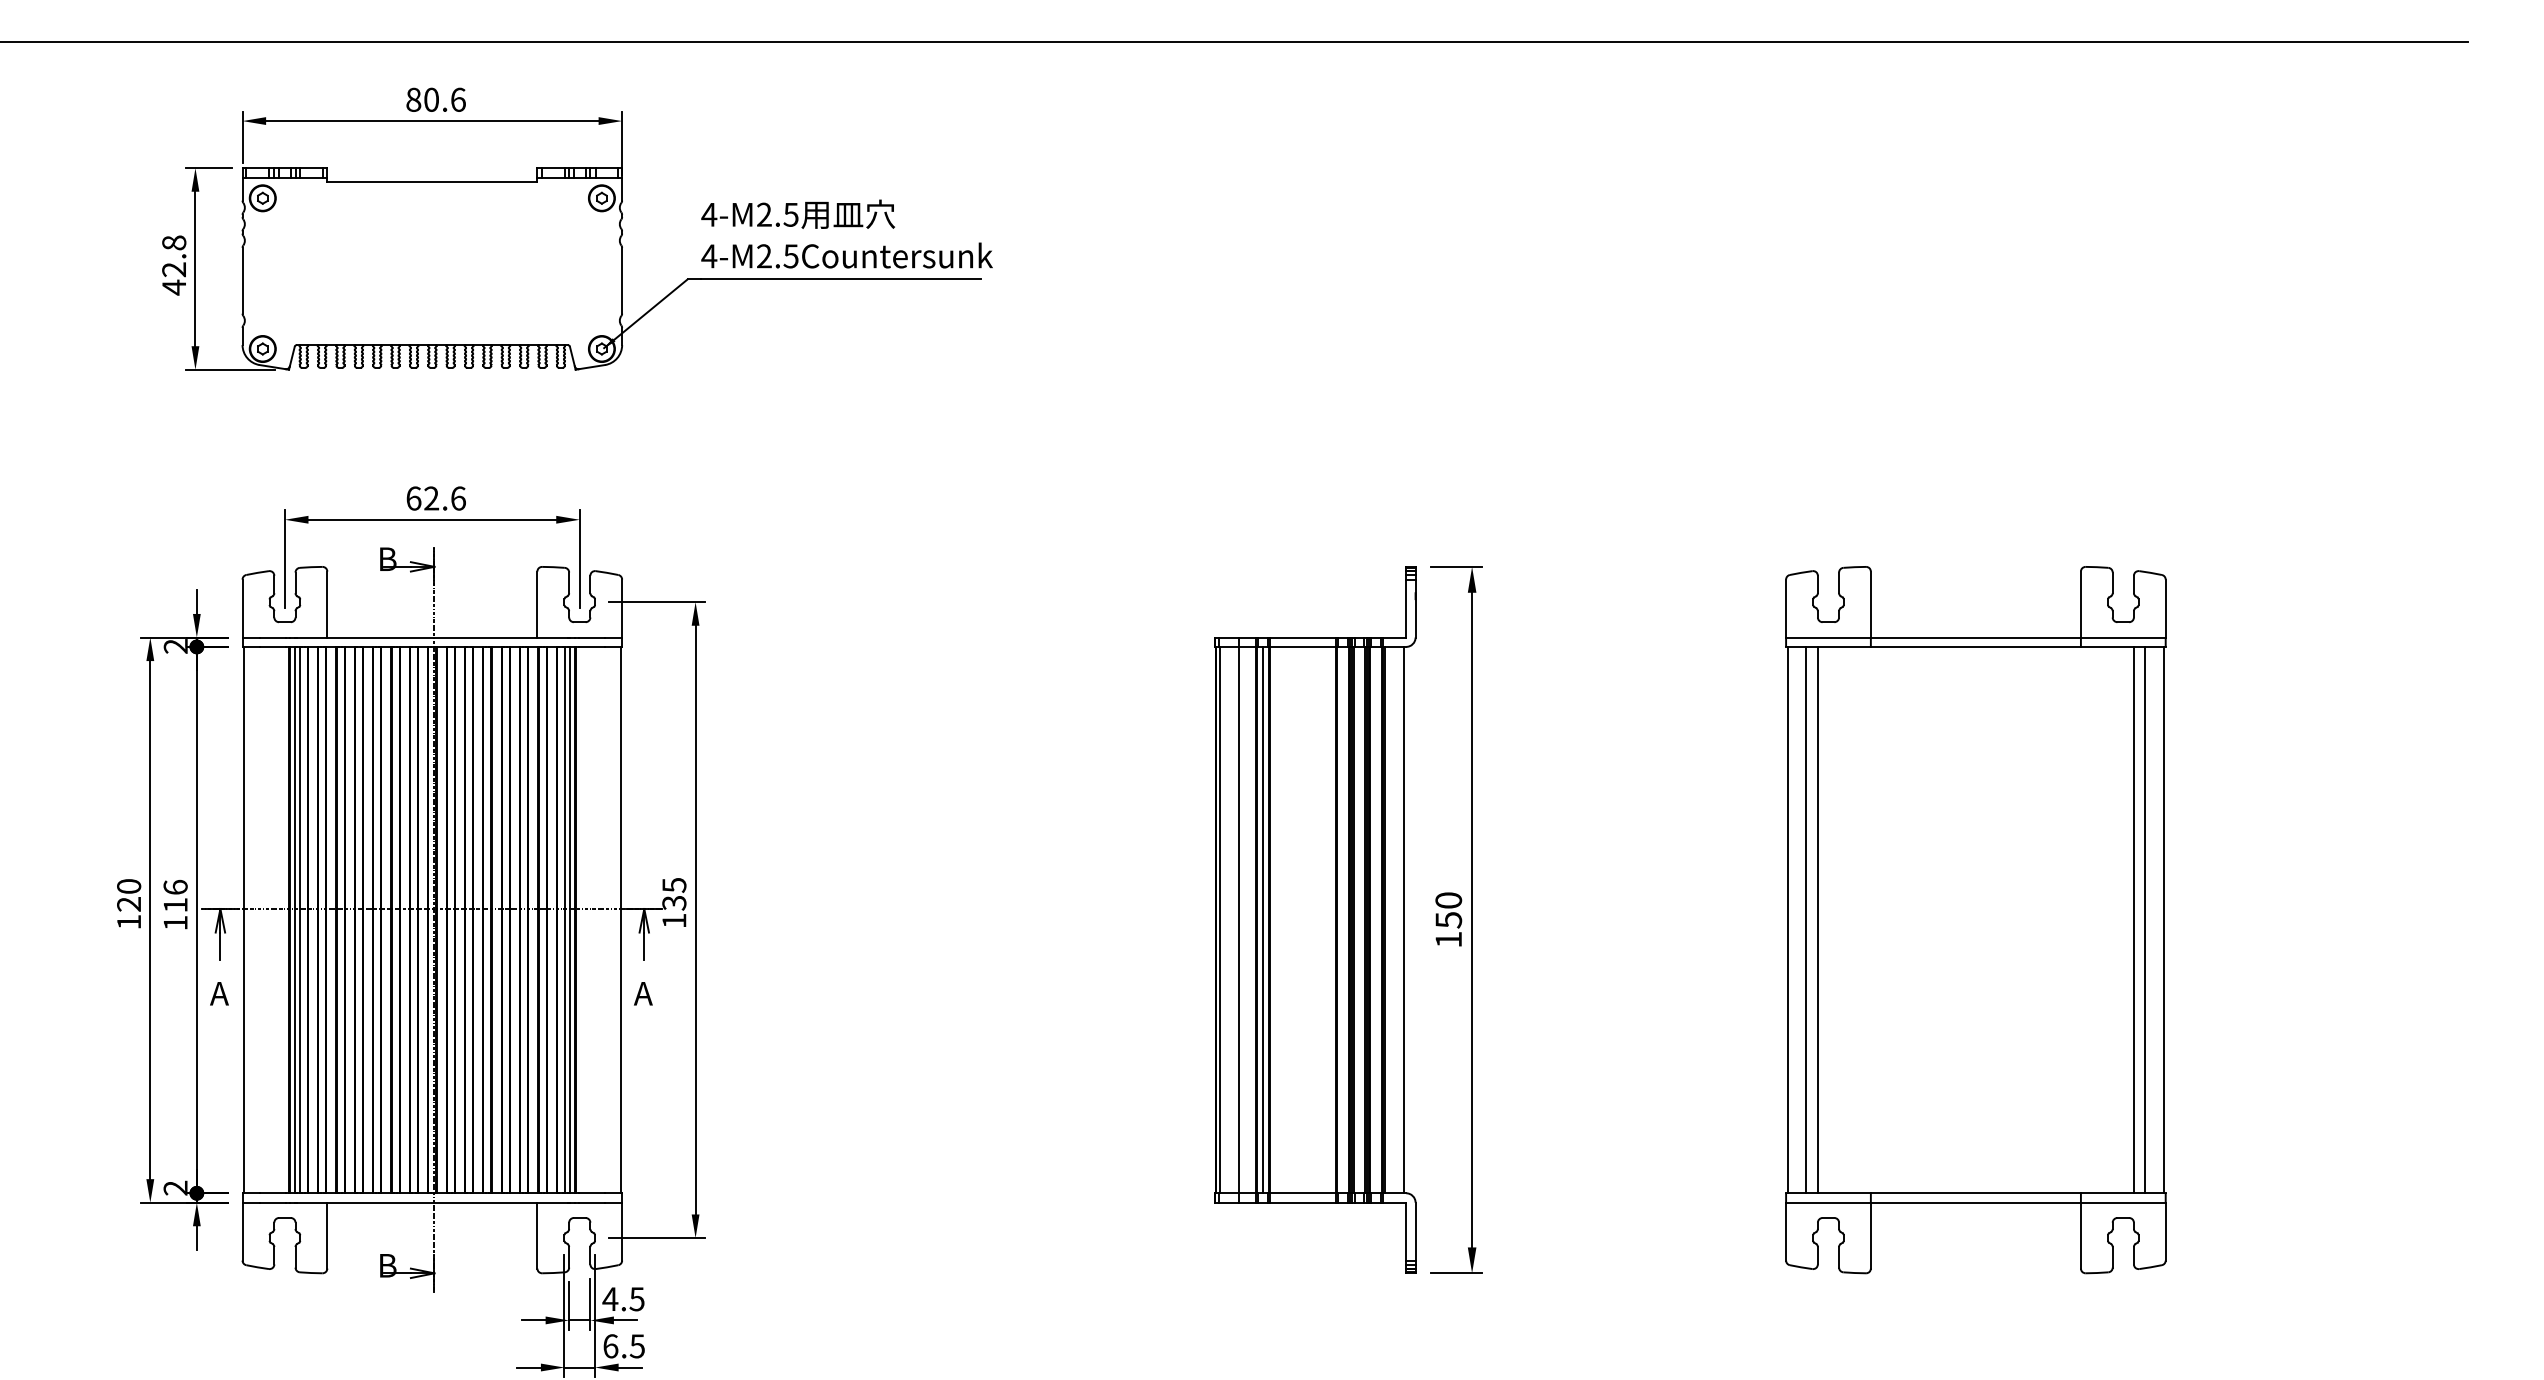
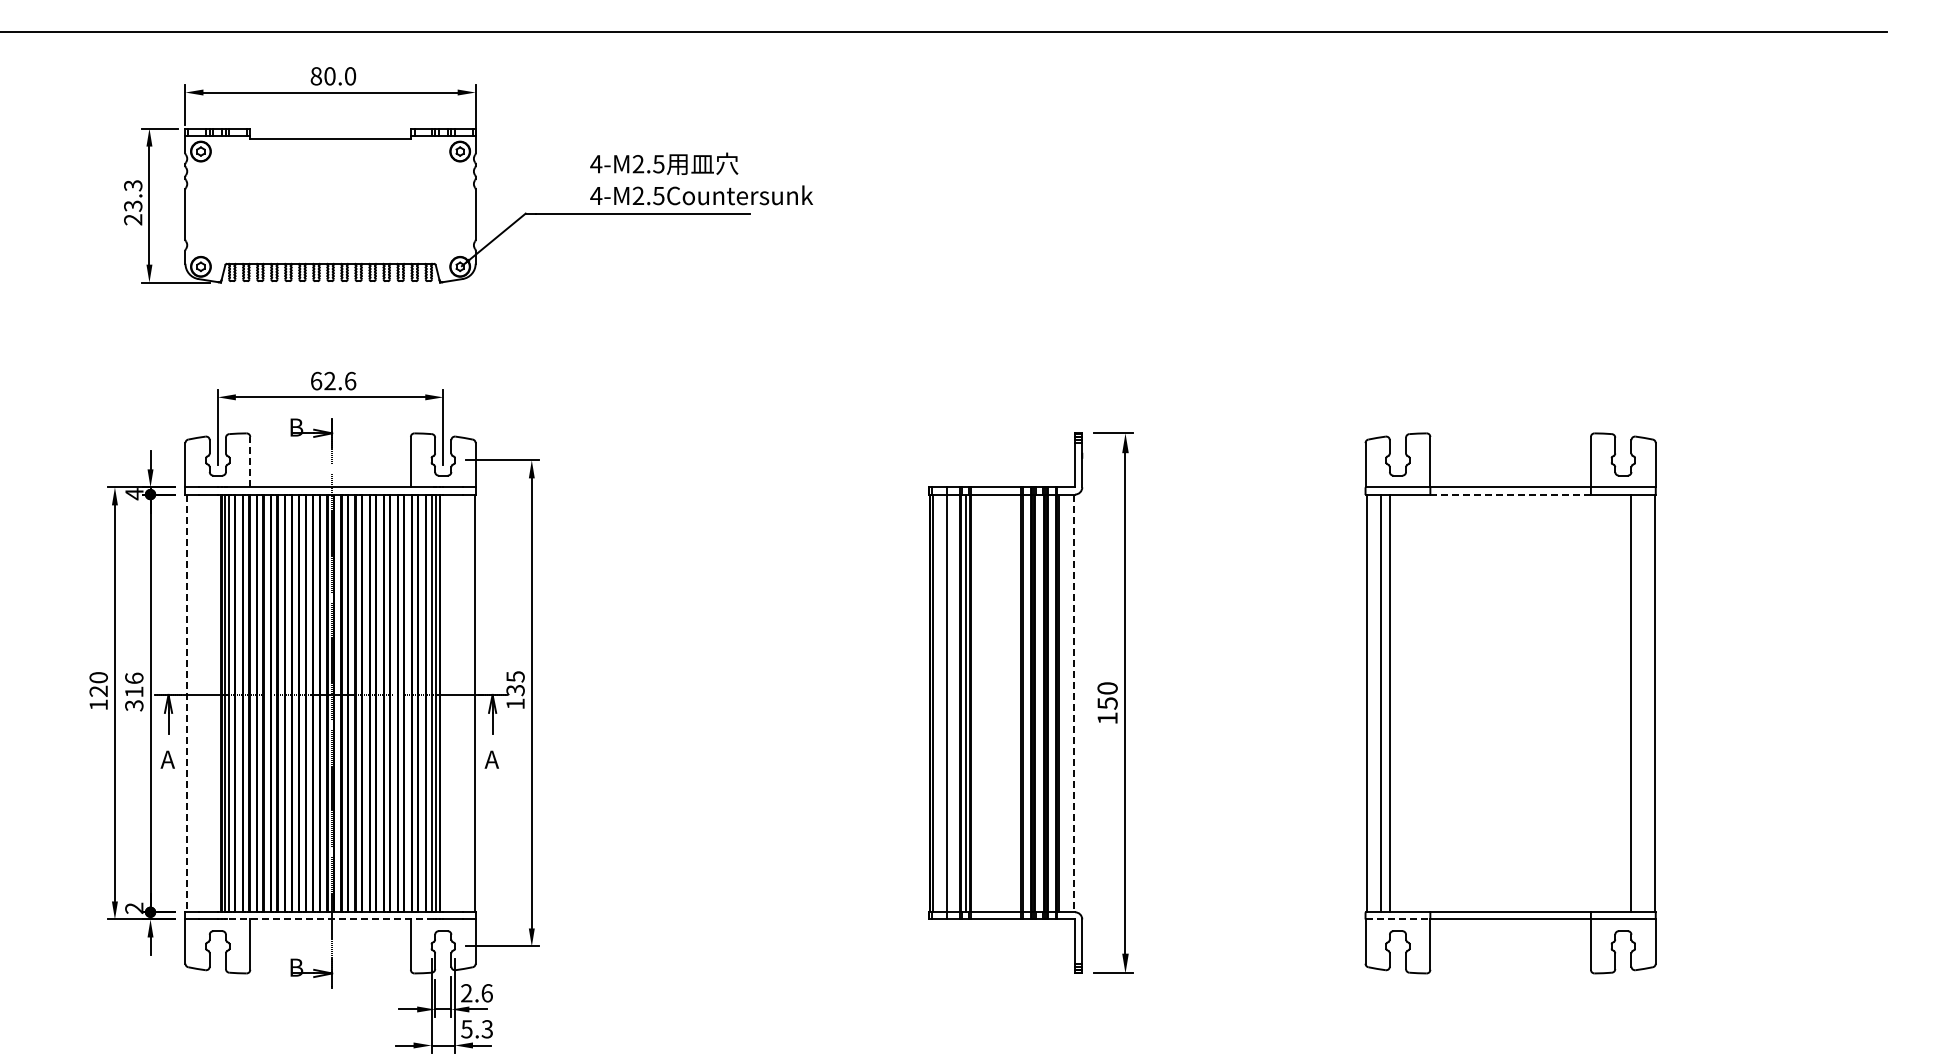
text: (458, 100) -> (350, 76), 80.6 -> 80.0
text: (846, 233) -> (701, 178), moved
text: (174, 266) -> (133, 203), 42.8 -> 23.3
line: (327, 603) -> (250, 461), solid -> dashed
text: (175, 646) -> (134, 494), 2 -> 4
line: (1975, 646) -> (1510, 494), solid -> dashed
line: (243, 920) -> (186, 703), solid -> dashed
line: (1404, 920) -> (1073, 703), solid -> dashed
line: (2145, 920) -> (1640, 703), removed
text: (175, 922) -> (134, 705), 116 -> 316
line: (432, 1202) -> (330, 919), solid -> dashed
line: (1829, 1202) -> (1398, 919), solid -> dashed
text: (623, 1299) -> (476, 993), 4.5 -> 2.6
text: (623, 1346) -> (476, 1029), 6.5 -> 5.3

